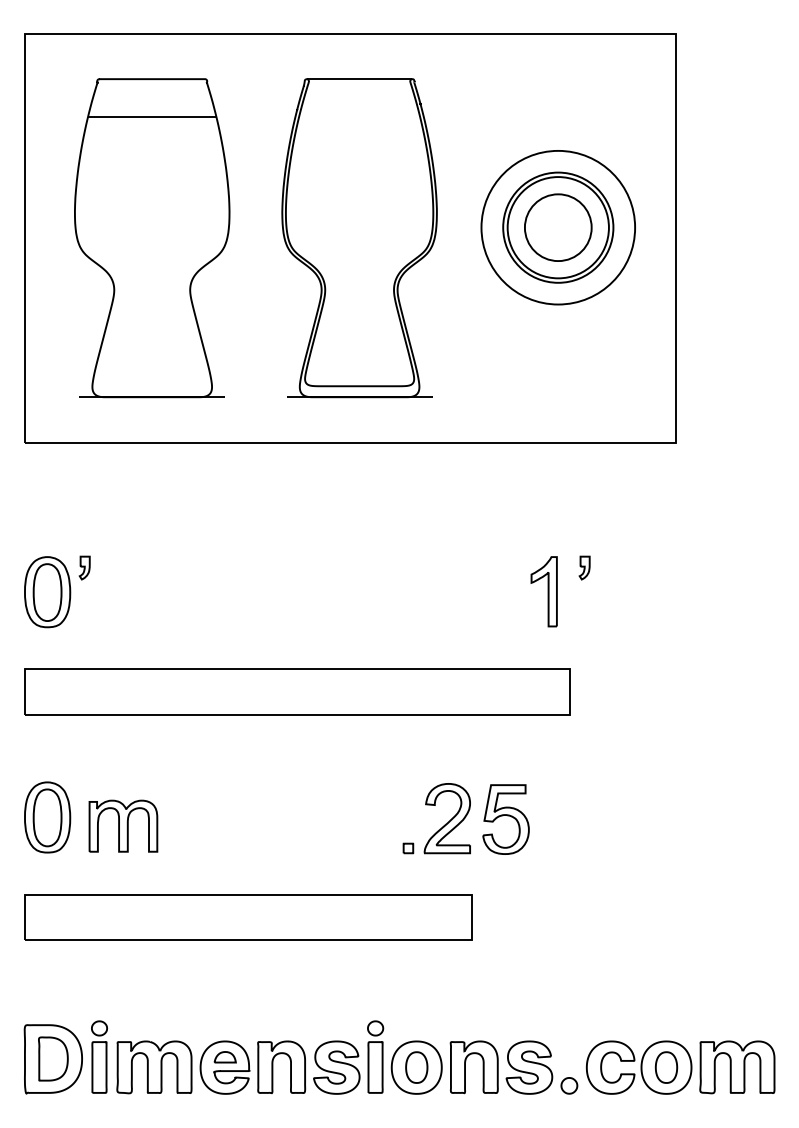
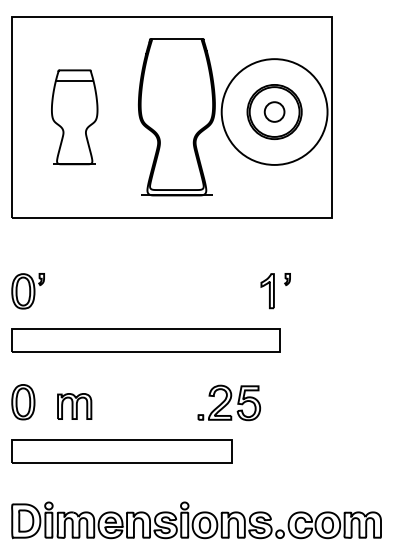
circle: (558, 226) -> (274, 111), size x0.6
circle: (558, 226) -> (274, 111), size x1.4
part: (151, 238) -> (74, 117), size x0.6
part: (123, 826) -> (74, 406), moved

